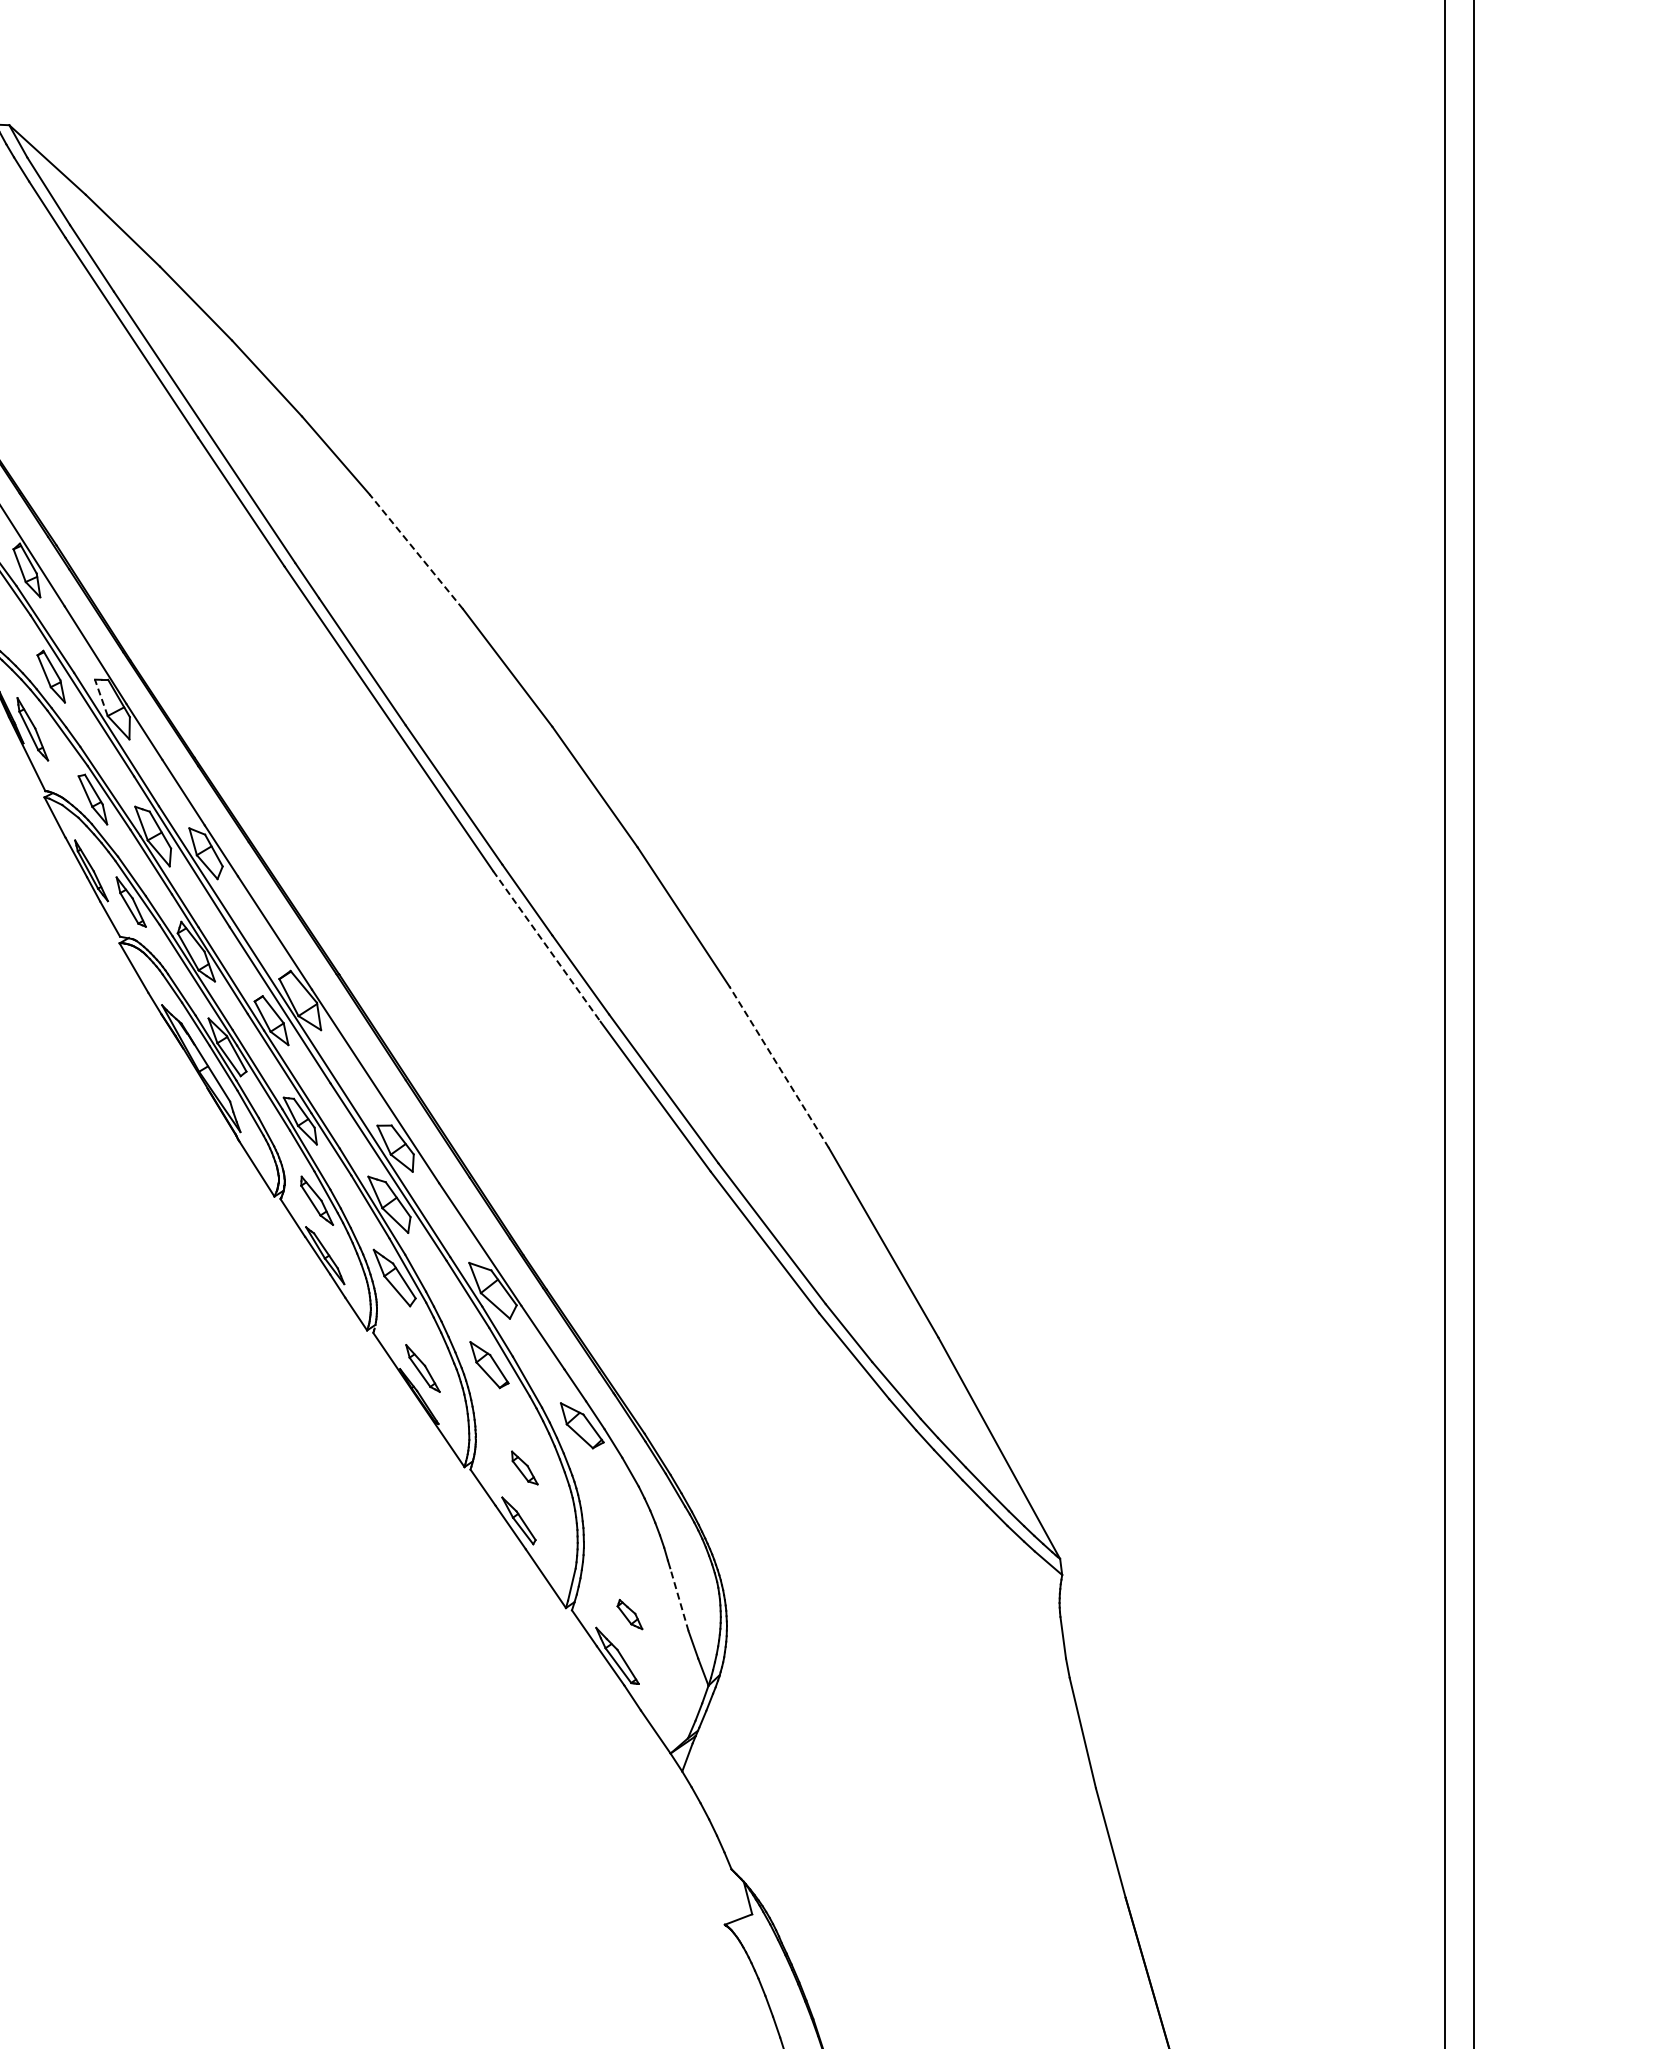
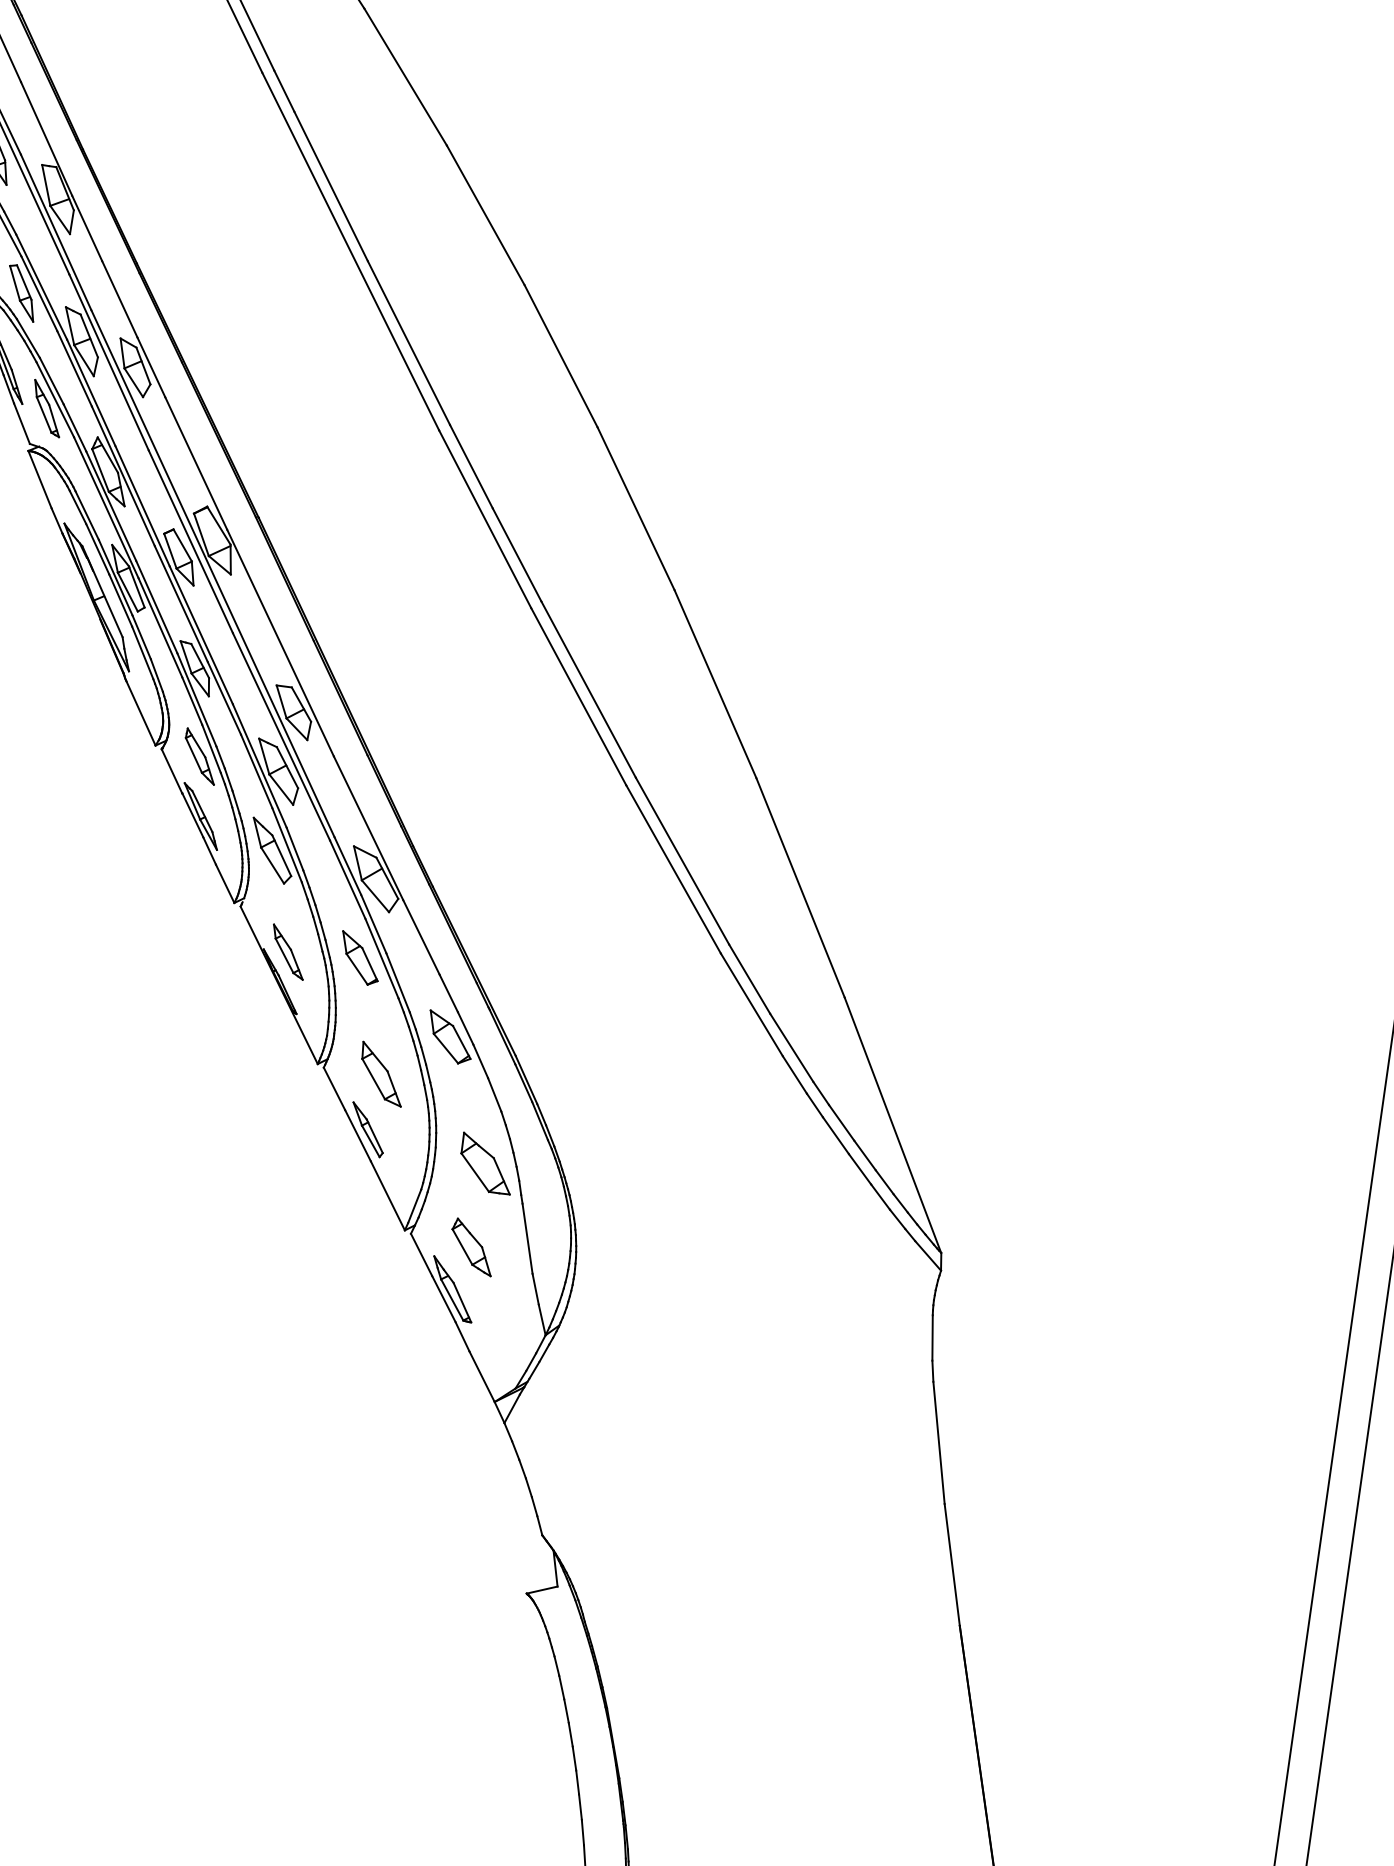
line: (416, 551) -> (405, 76), dashed -> solid
line: (101, 697) -> (46, 185), dashed -> solid
line: (546, 946) -> (484, 519), dashed -> solid
line: (779, 1067) -> (715, 684), dashed -> solid
part: (524, 1467) -> (381, 1073), size x1.67
part: (632, 1535) -> (487, 1162), added
line: (679, 1599) -> (527, 1238), dashed -> solid
part: (629, 1614) -> (471, 1246), size x1.67

